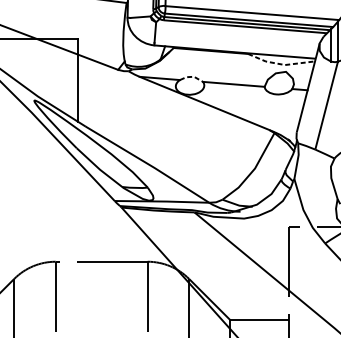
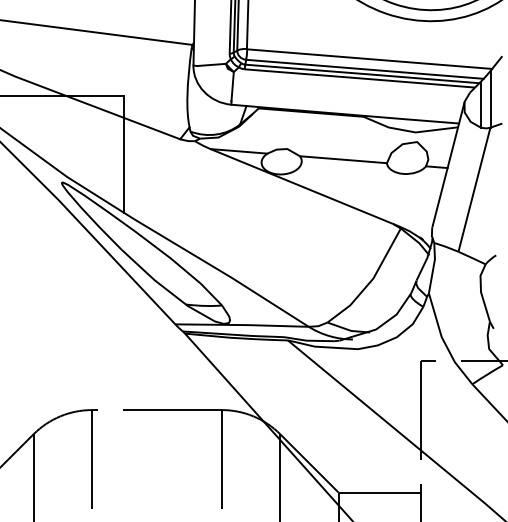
line: (280, 64) -> (409, 131), dashed -> solid
line: (192, 77) -> (284, 149), dashed -> solid

